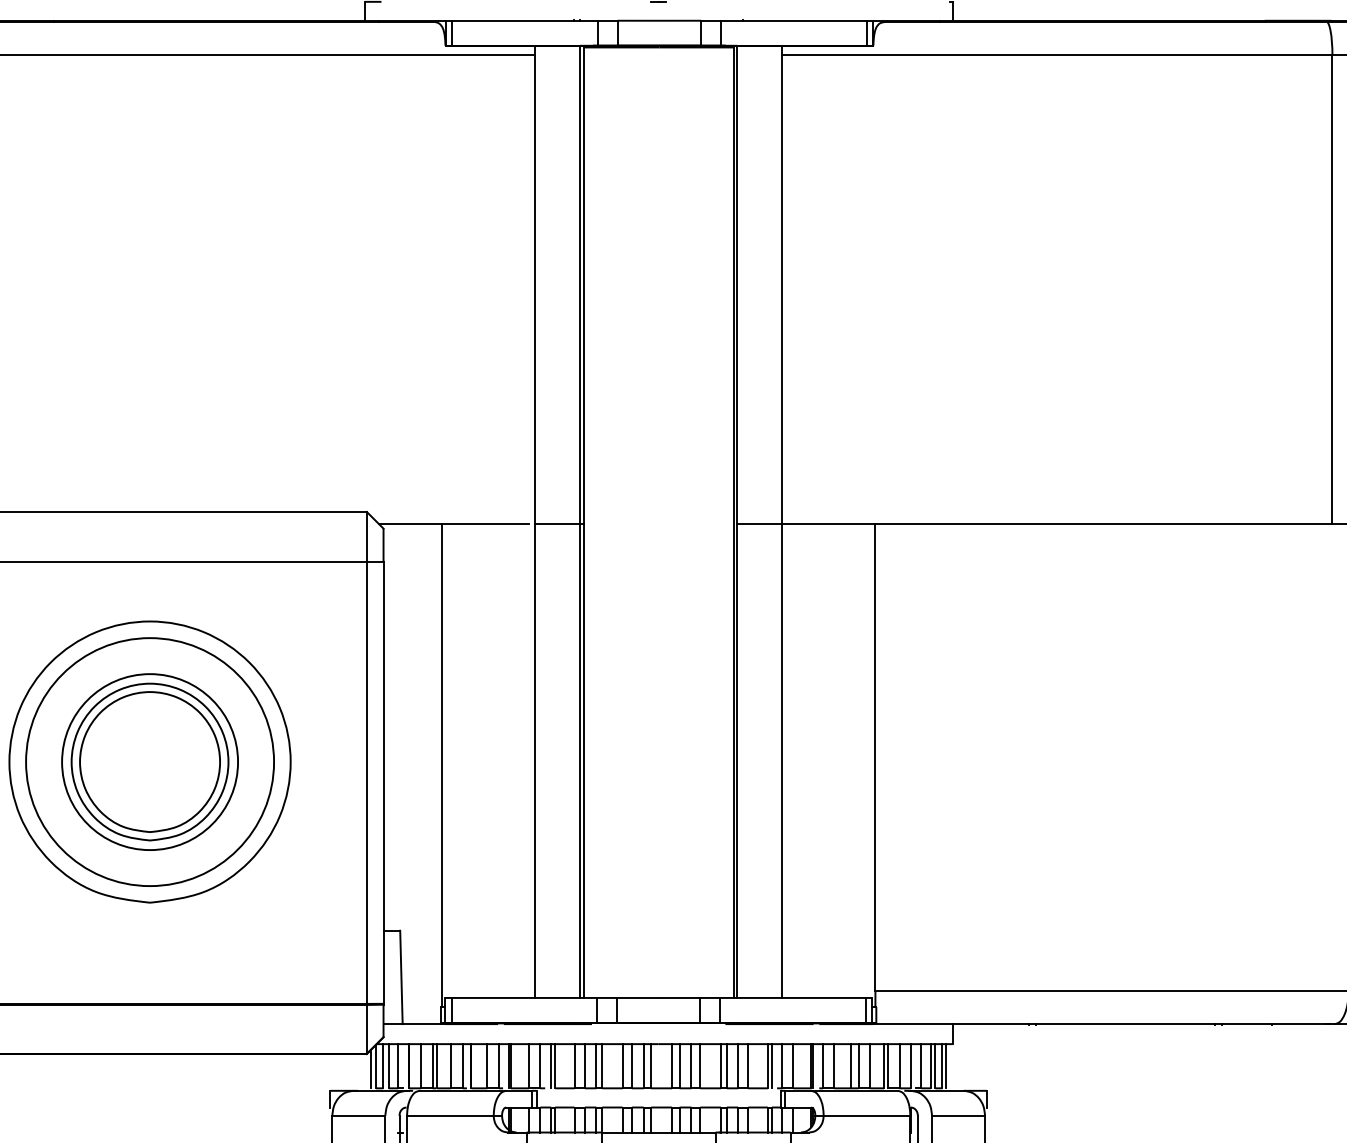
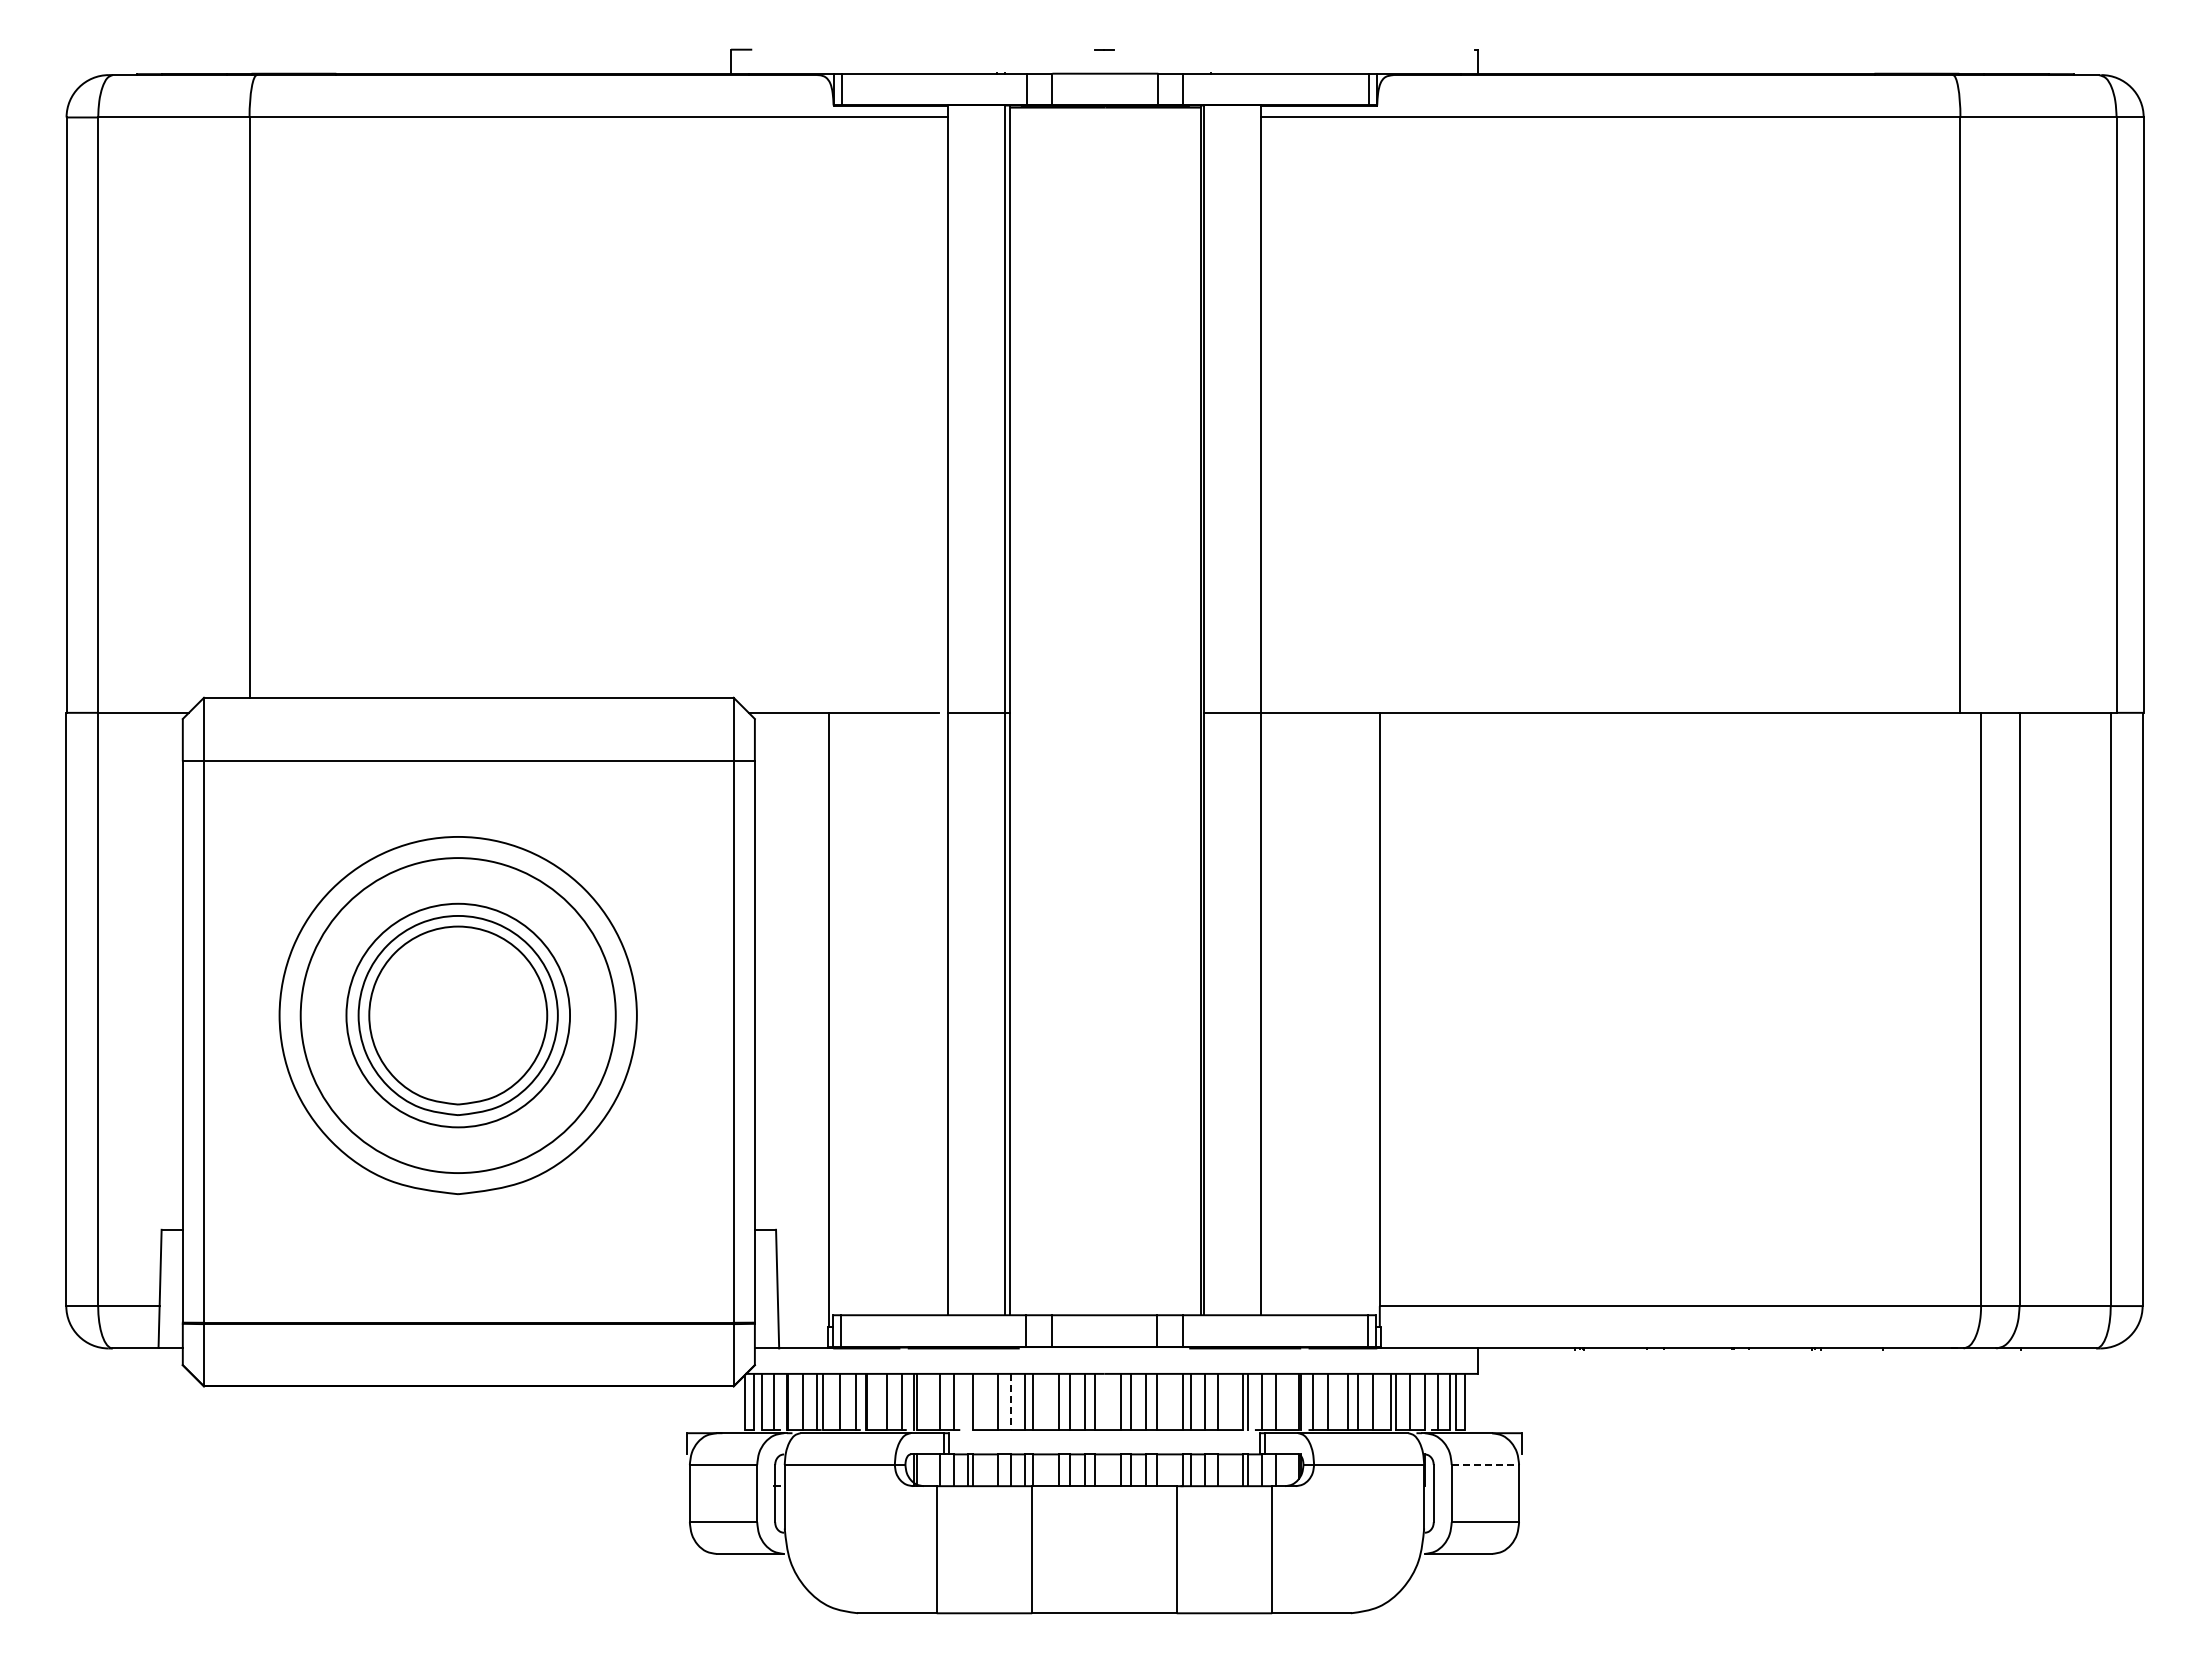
line: (550, 1065) -> (967, 1401), removed
line: (946, 1065) -> (1469, 1401), removed
line: (584, 1066) -> (1010, 1402), solid -> dashed
line: (371, 1069) -> (739, 1405), removed
line: (958, 1115) -> (1485, 1464), solid -> dashed

